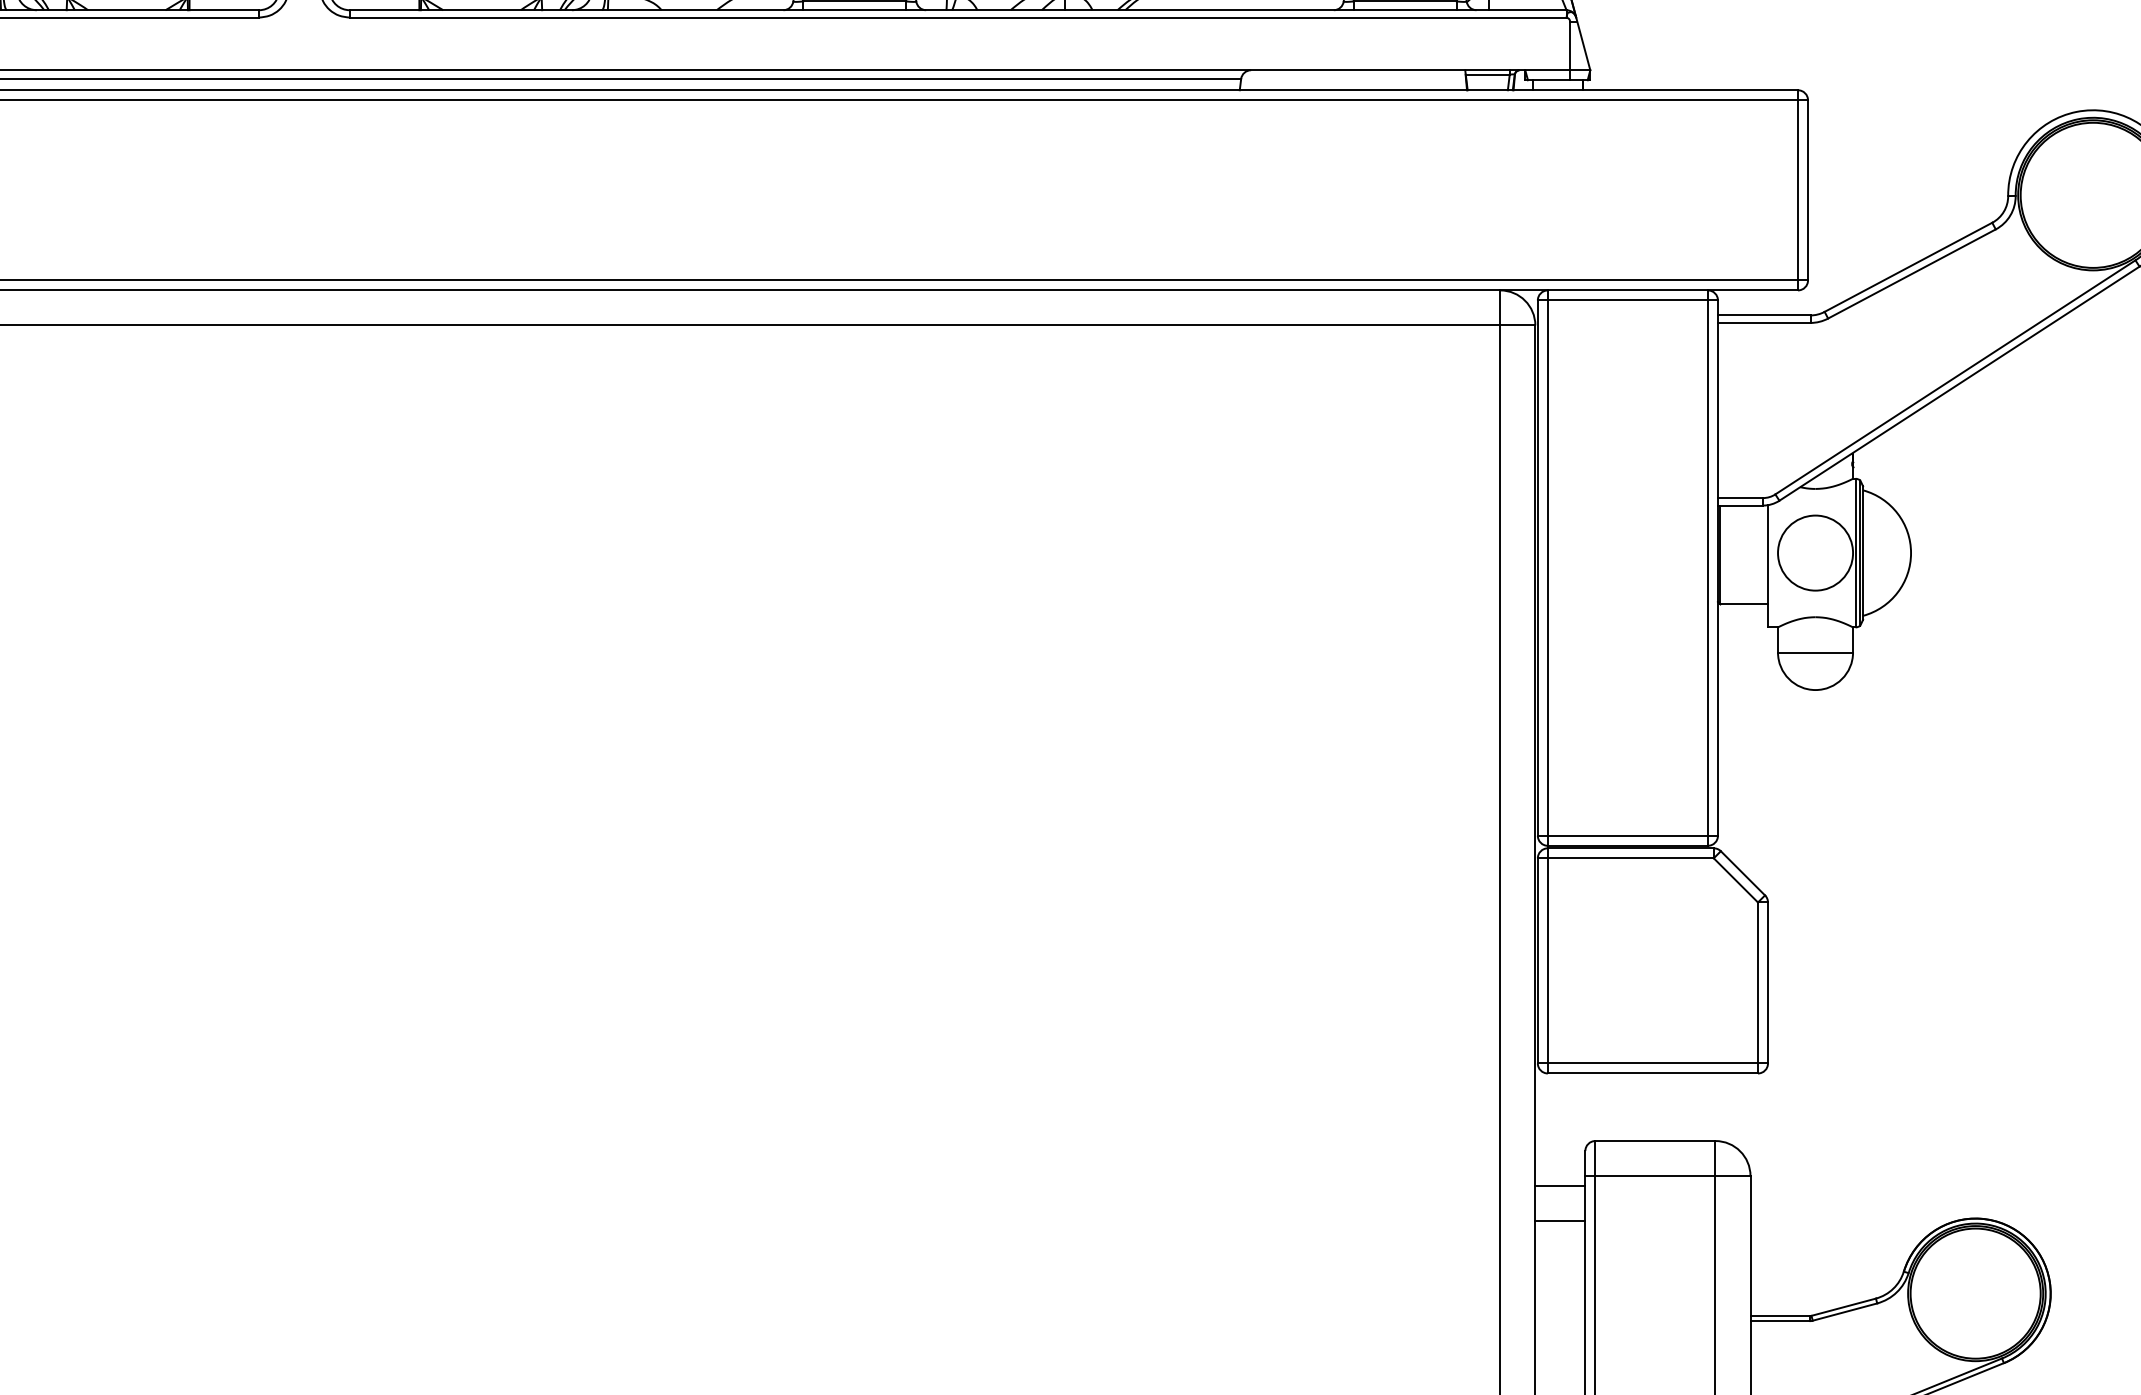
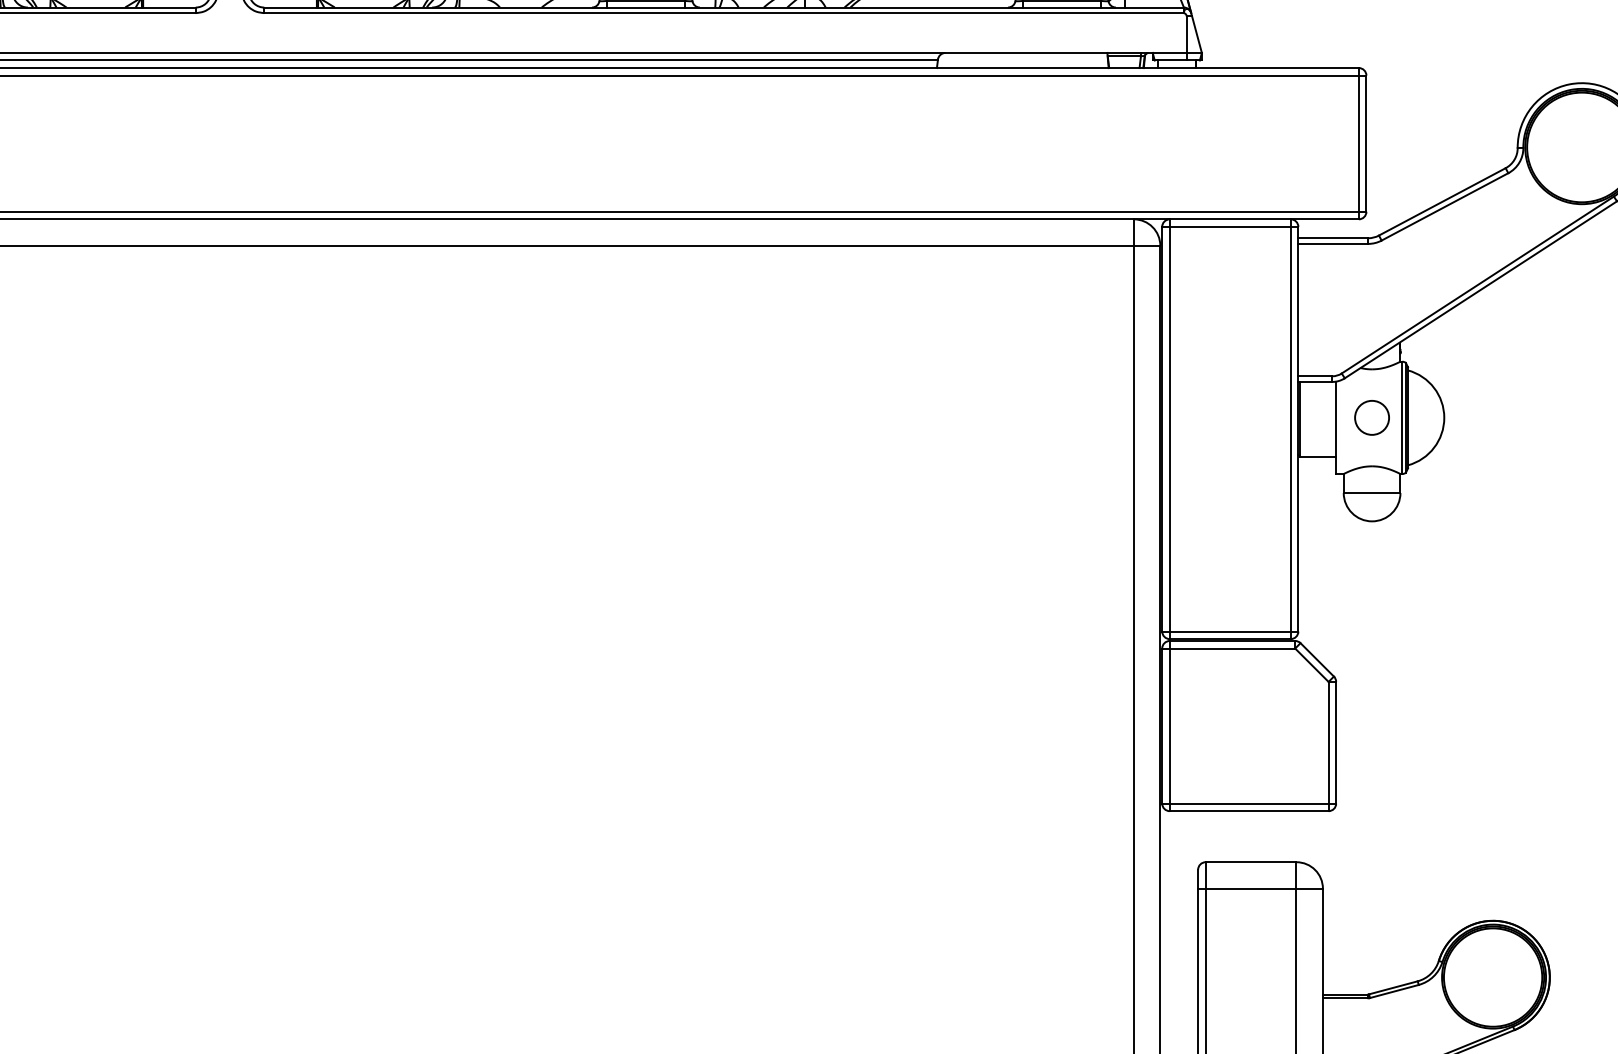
circle: (1815, 552) -> (1372, 417), size x0.6
line: (1560, 1186) -> (1179, 896), removed
line: (1560, 1221) -> (1179, 923), removed

